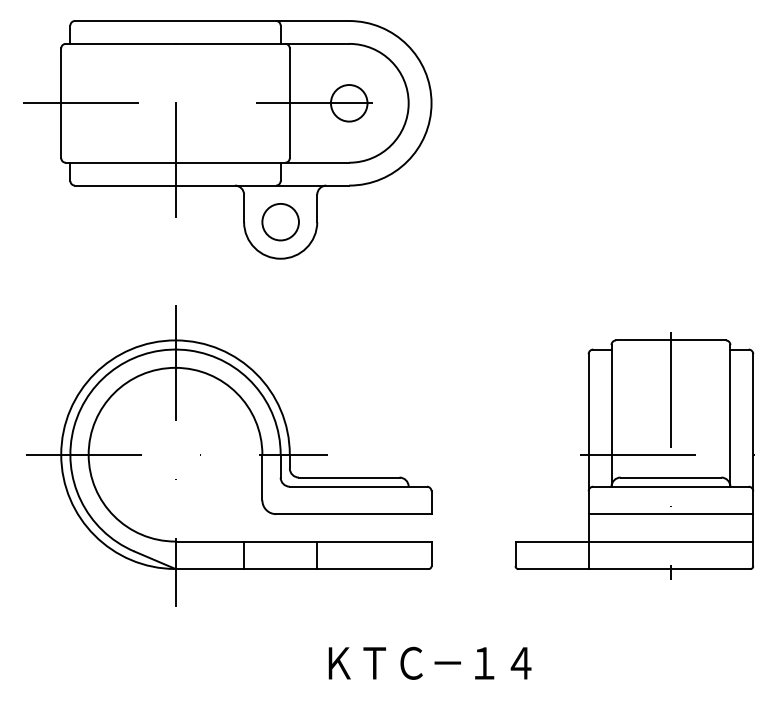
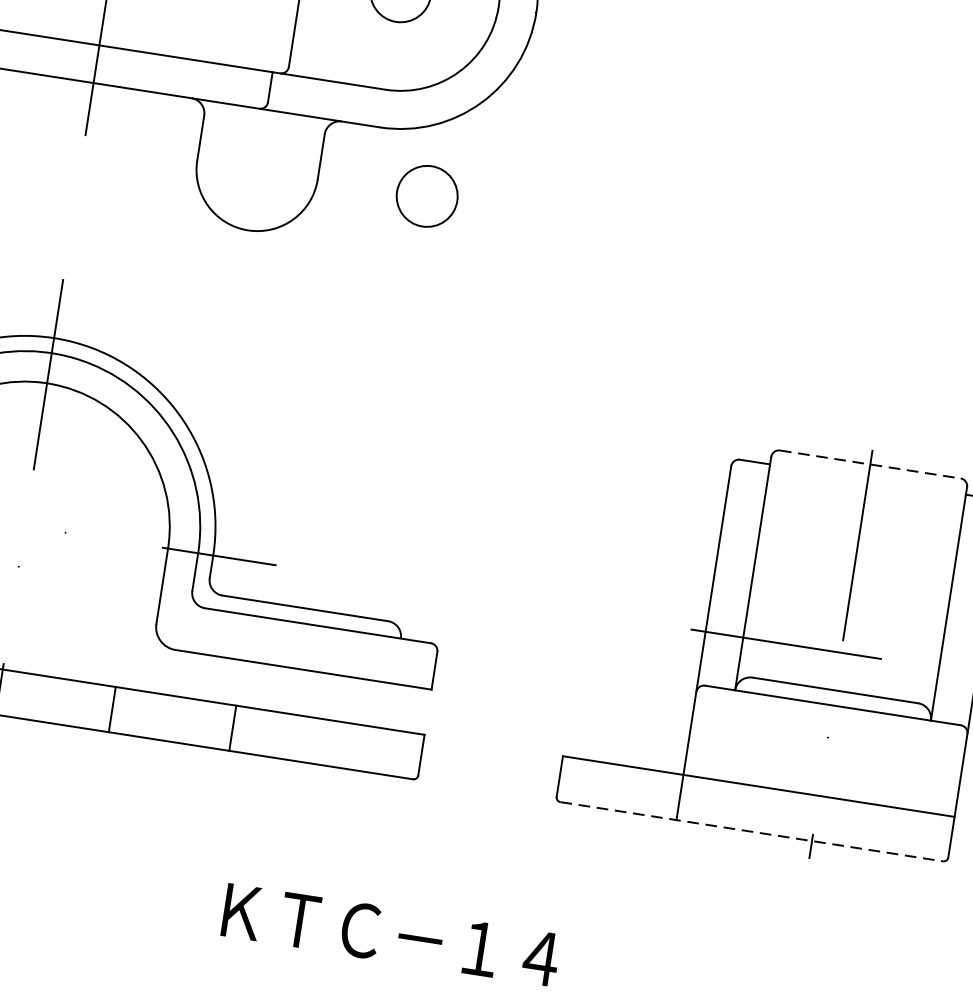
circle: (280, 222) -> (426, 196), moved
line: (670, 340) -> (869, 464), solid -> dashed
line: (670, 514) -> (825, 751), removed
line: (634, 569) -> (751, 832), solid -> dashed

